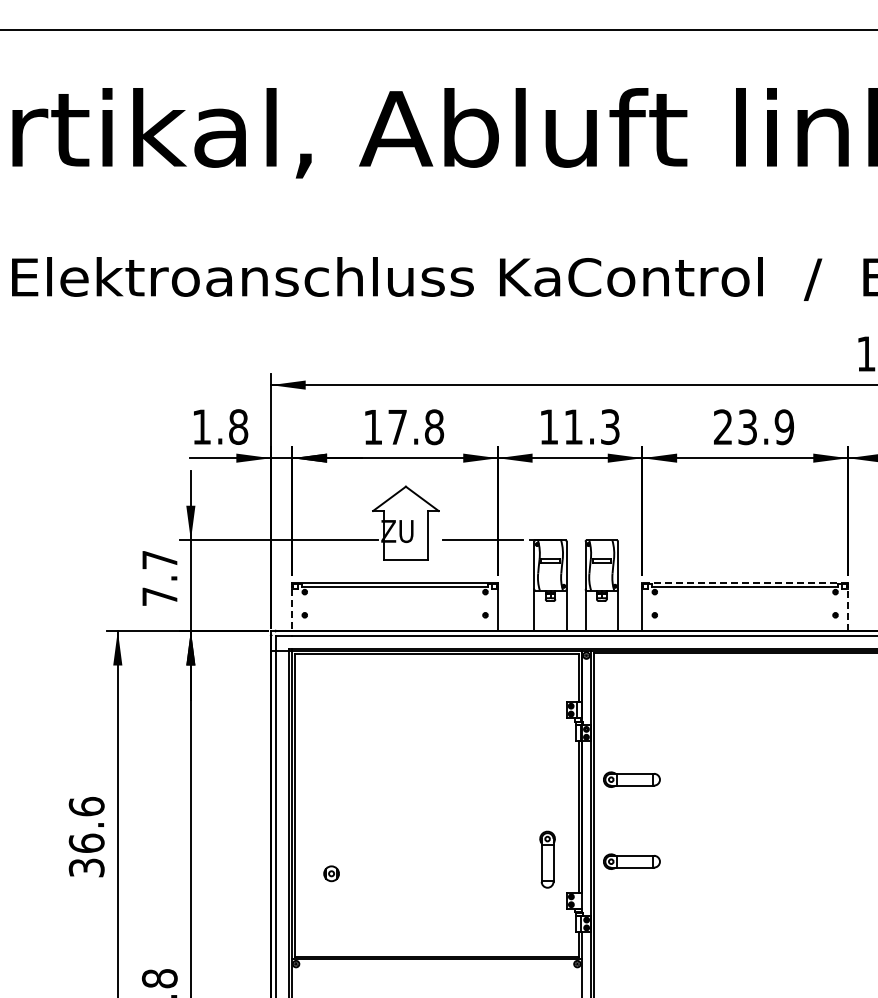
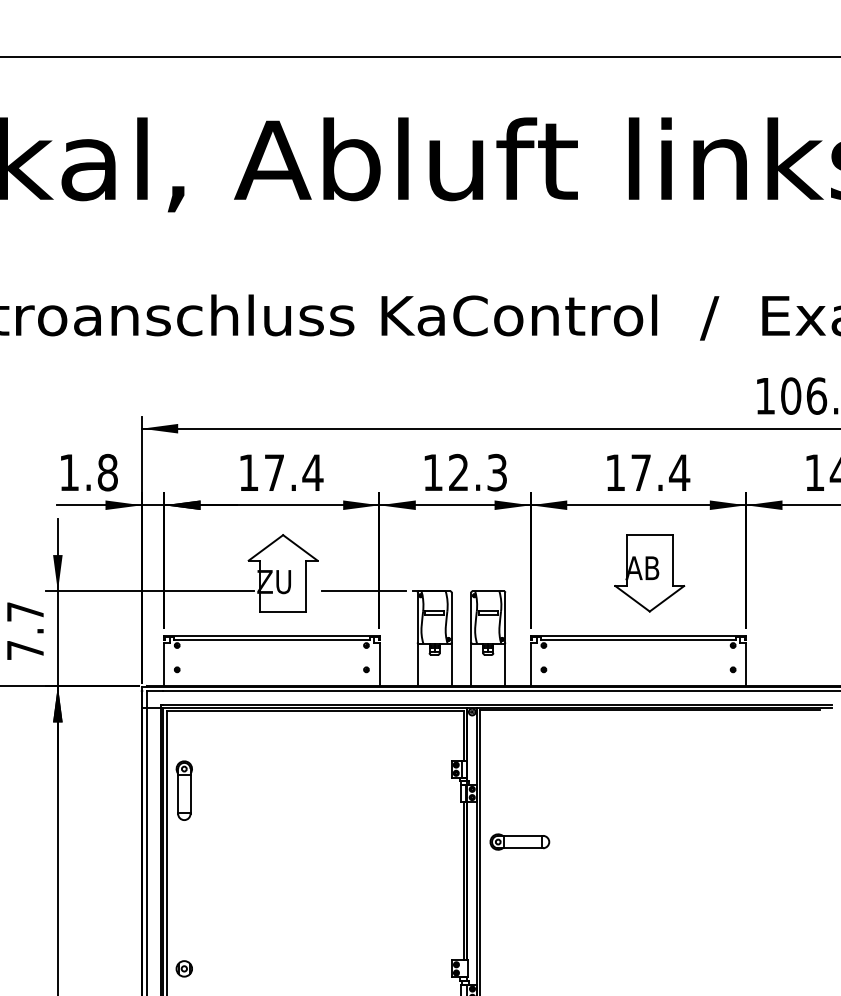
text: (573, 426) -> (458, 472), 11.3 -> 12.3
text: (434, 427) -> (313, 473), 17.8 -> 17.4
text: (754, 427) -> (648, 473), 23.9 -> 17.4
part: (755, 523) -> (649, 573), added
line: (745, 582) -> (638, 635), dashed -> solid
line: (292, 610) -> (164, 664), dashed -> solid
line: (847, 610) -> (745, 664), dashed -> solid
part: (547, 859) -> (184, 790), moved
part: (631, 861) -> (519, 927), removed
part: (331, 873) -> (184, 968), moved

